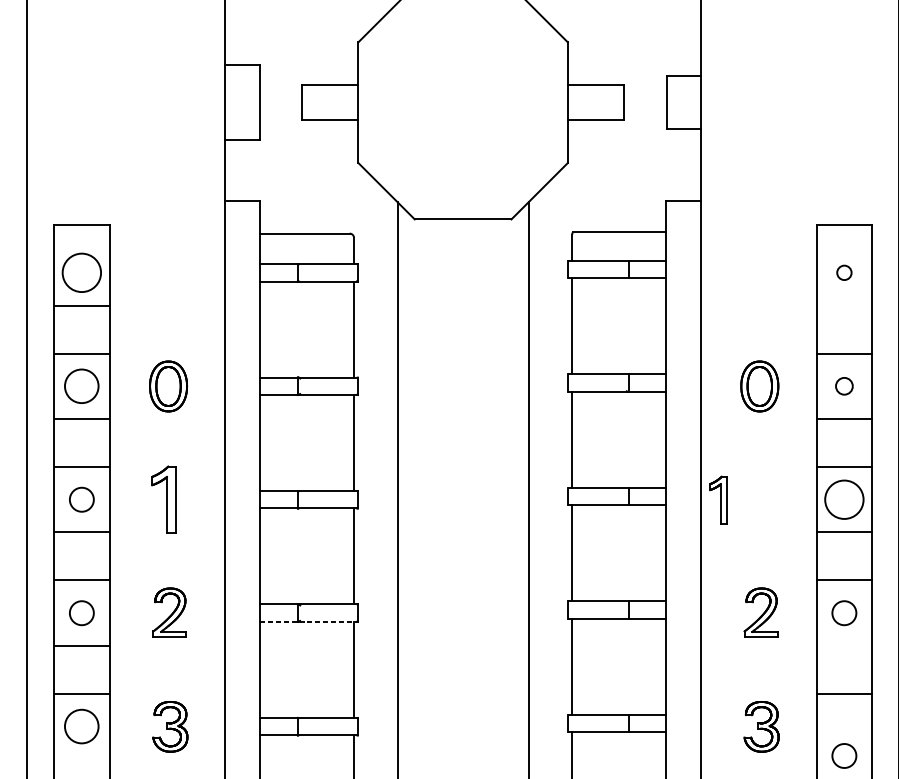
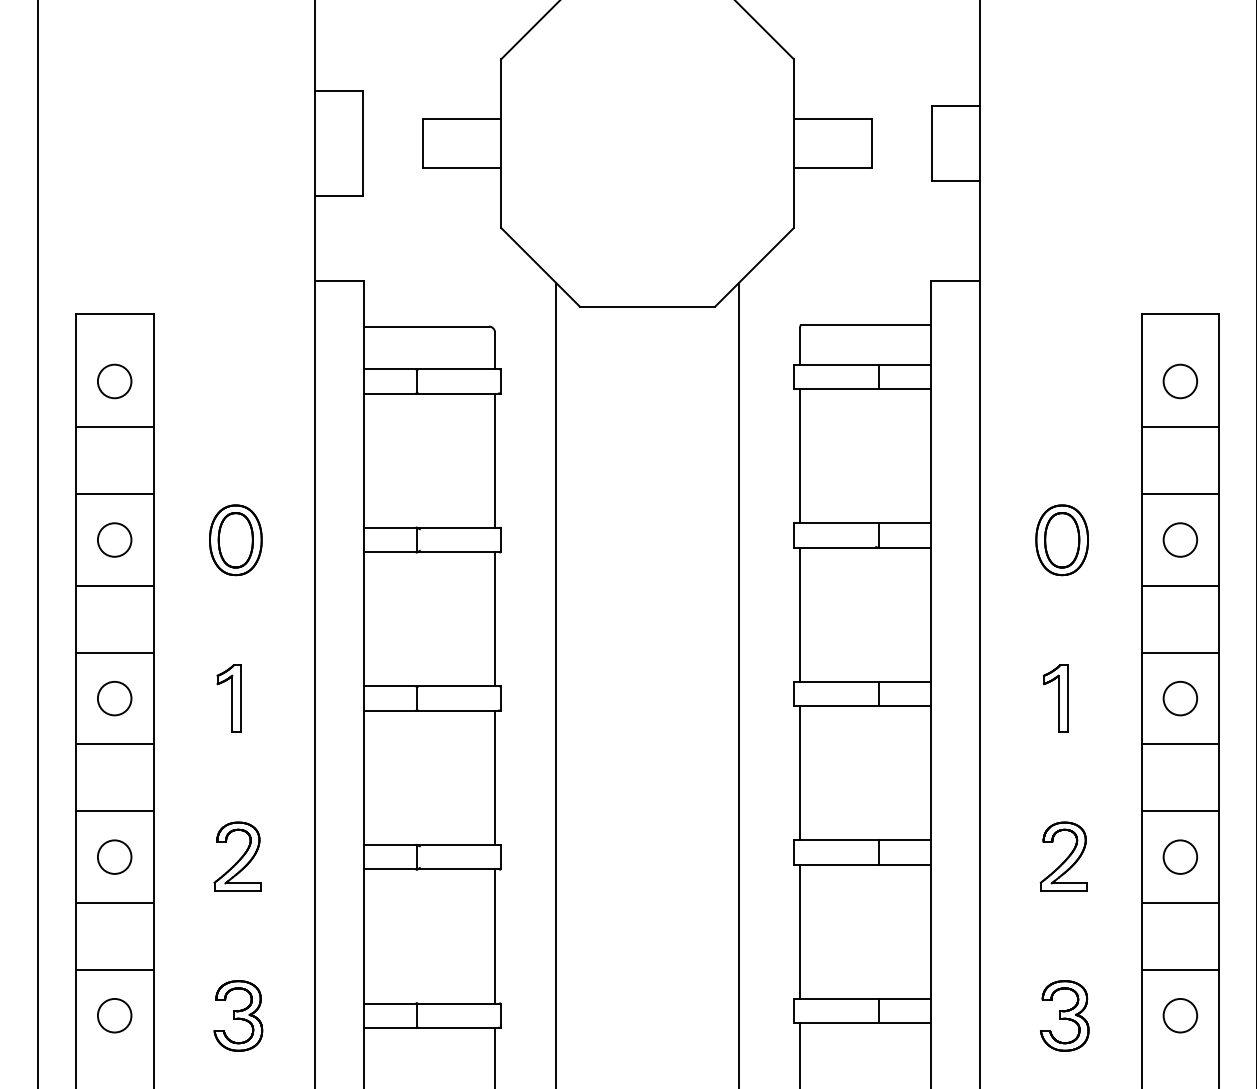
circle: (81, 272) -> (114, 381), size x0.62
circle: (844, 272) -> (1180, 381), size x1.67
line: (844, 305) -> (1180, 427), added
circle: (81, 385) -> (114, 539), size x0.71
circle: (844, 385) -> (1180, 539), size x1.43
part: (163, 499) -> (228, 698), size x0.71
circle: (844, 499) -> (1180, 698), size x0.62
part: (718, 500) -> (1055, 698), moved
line: (309, 622) -> (432, 869), dashed -> solid
line: (844, 645) -> (1180, 902), added
circle: (81, 726) -> (114, 1015), size x0.71
circle: (844, 755) -> (1180, 1015), moved

